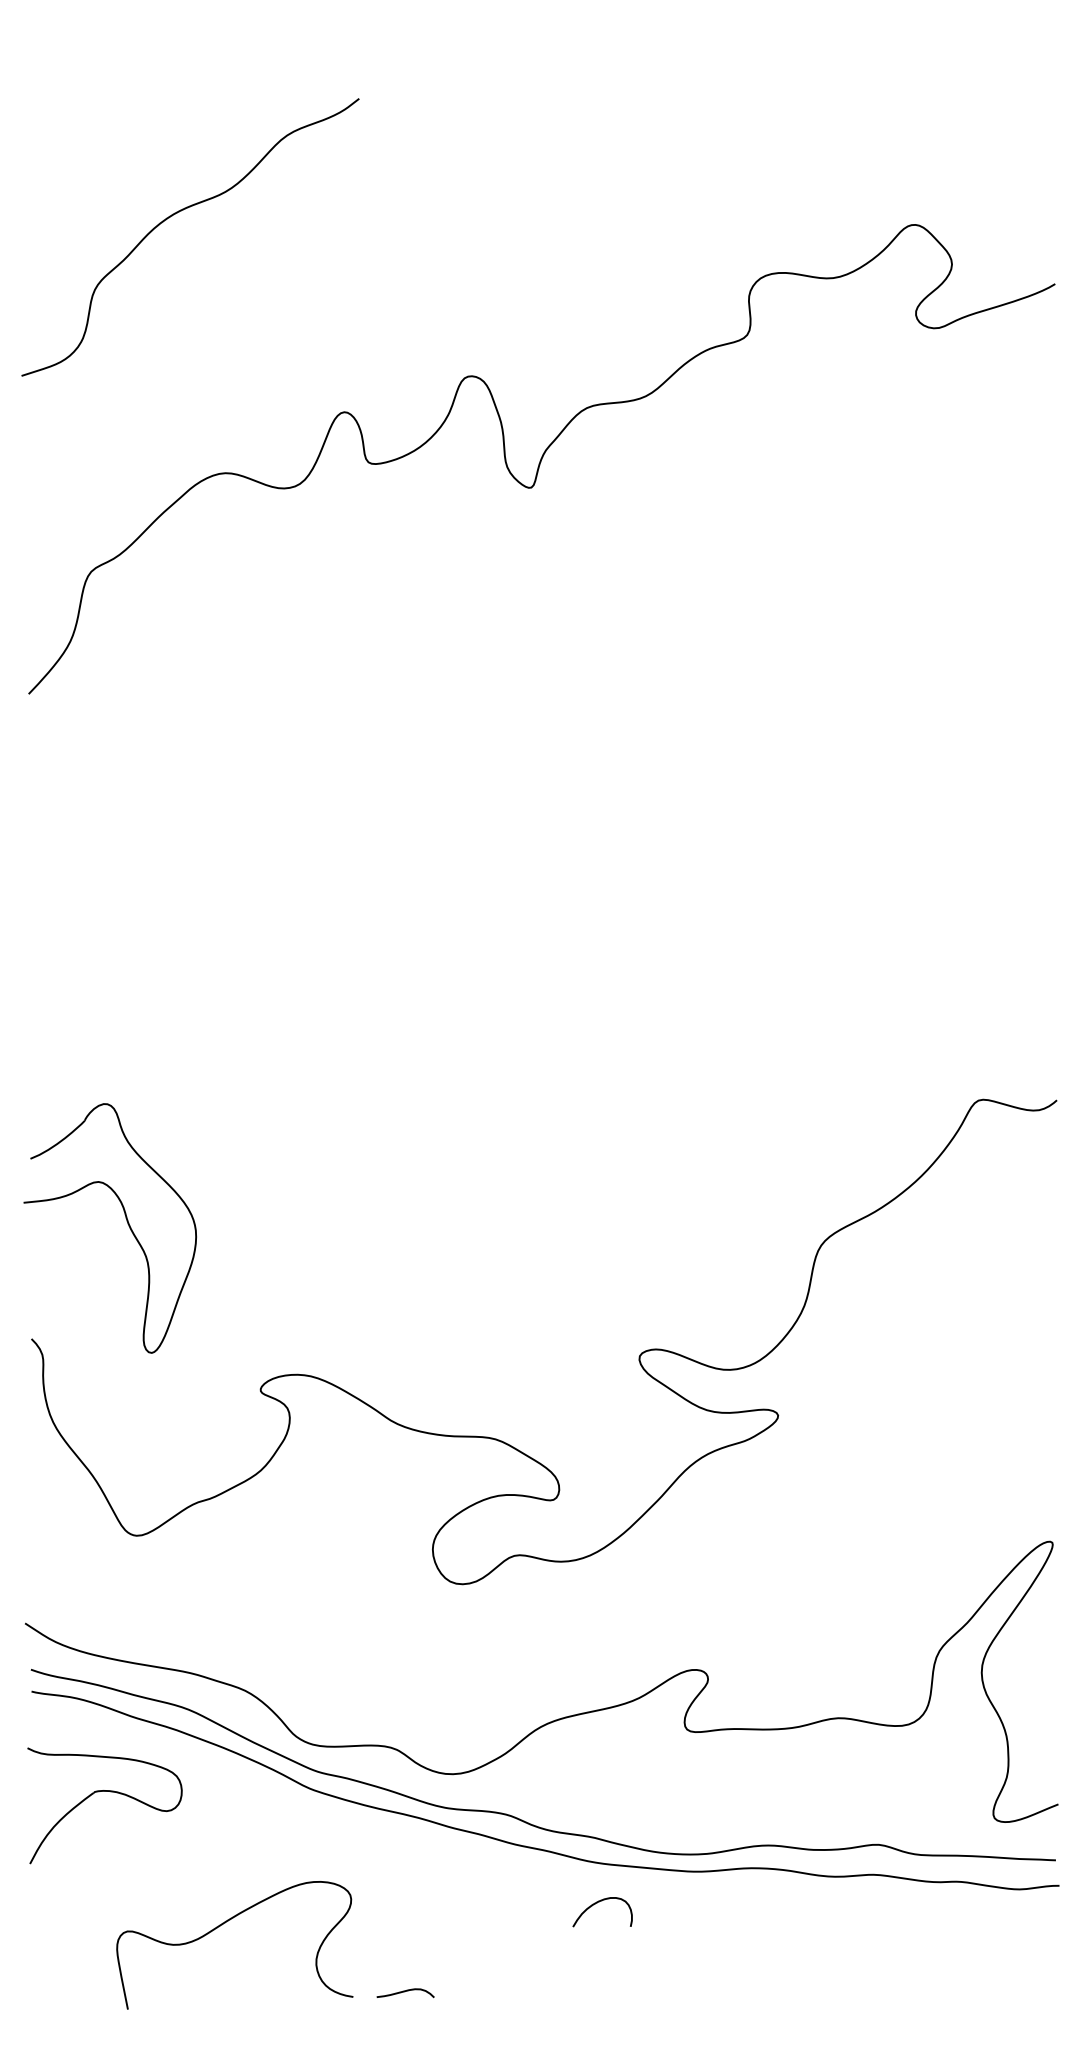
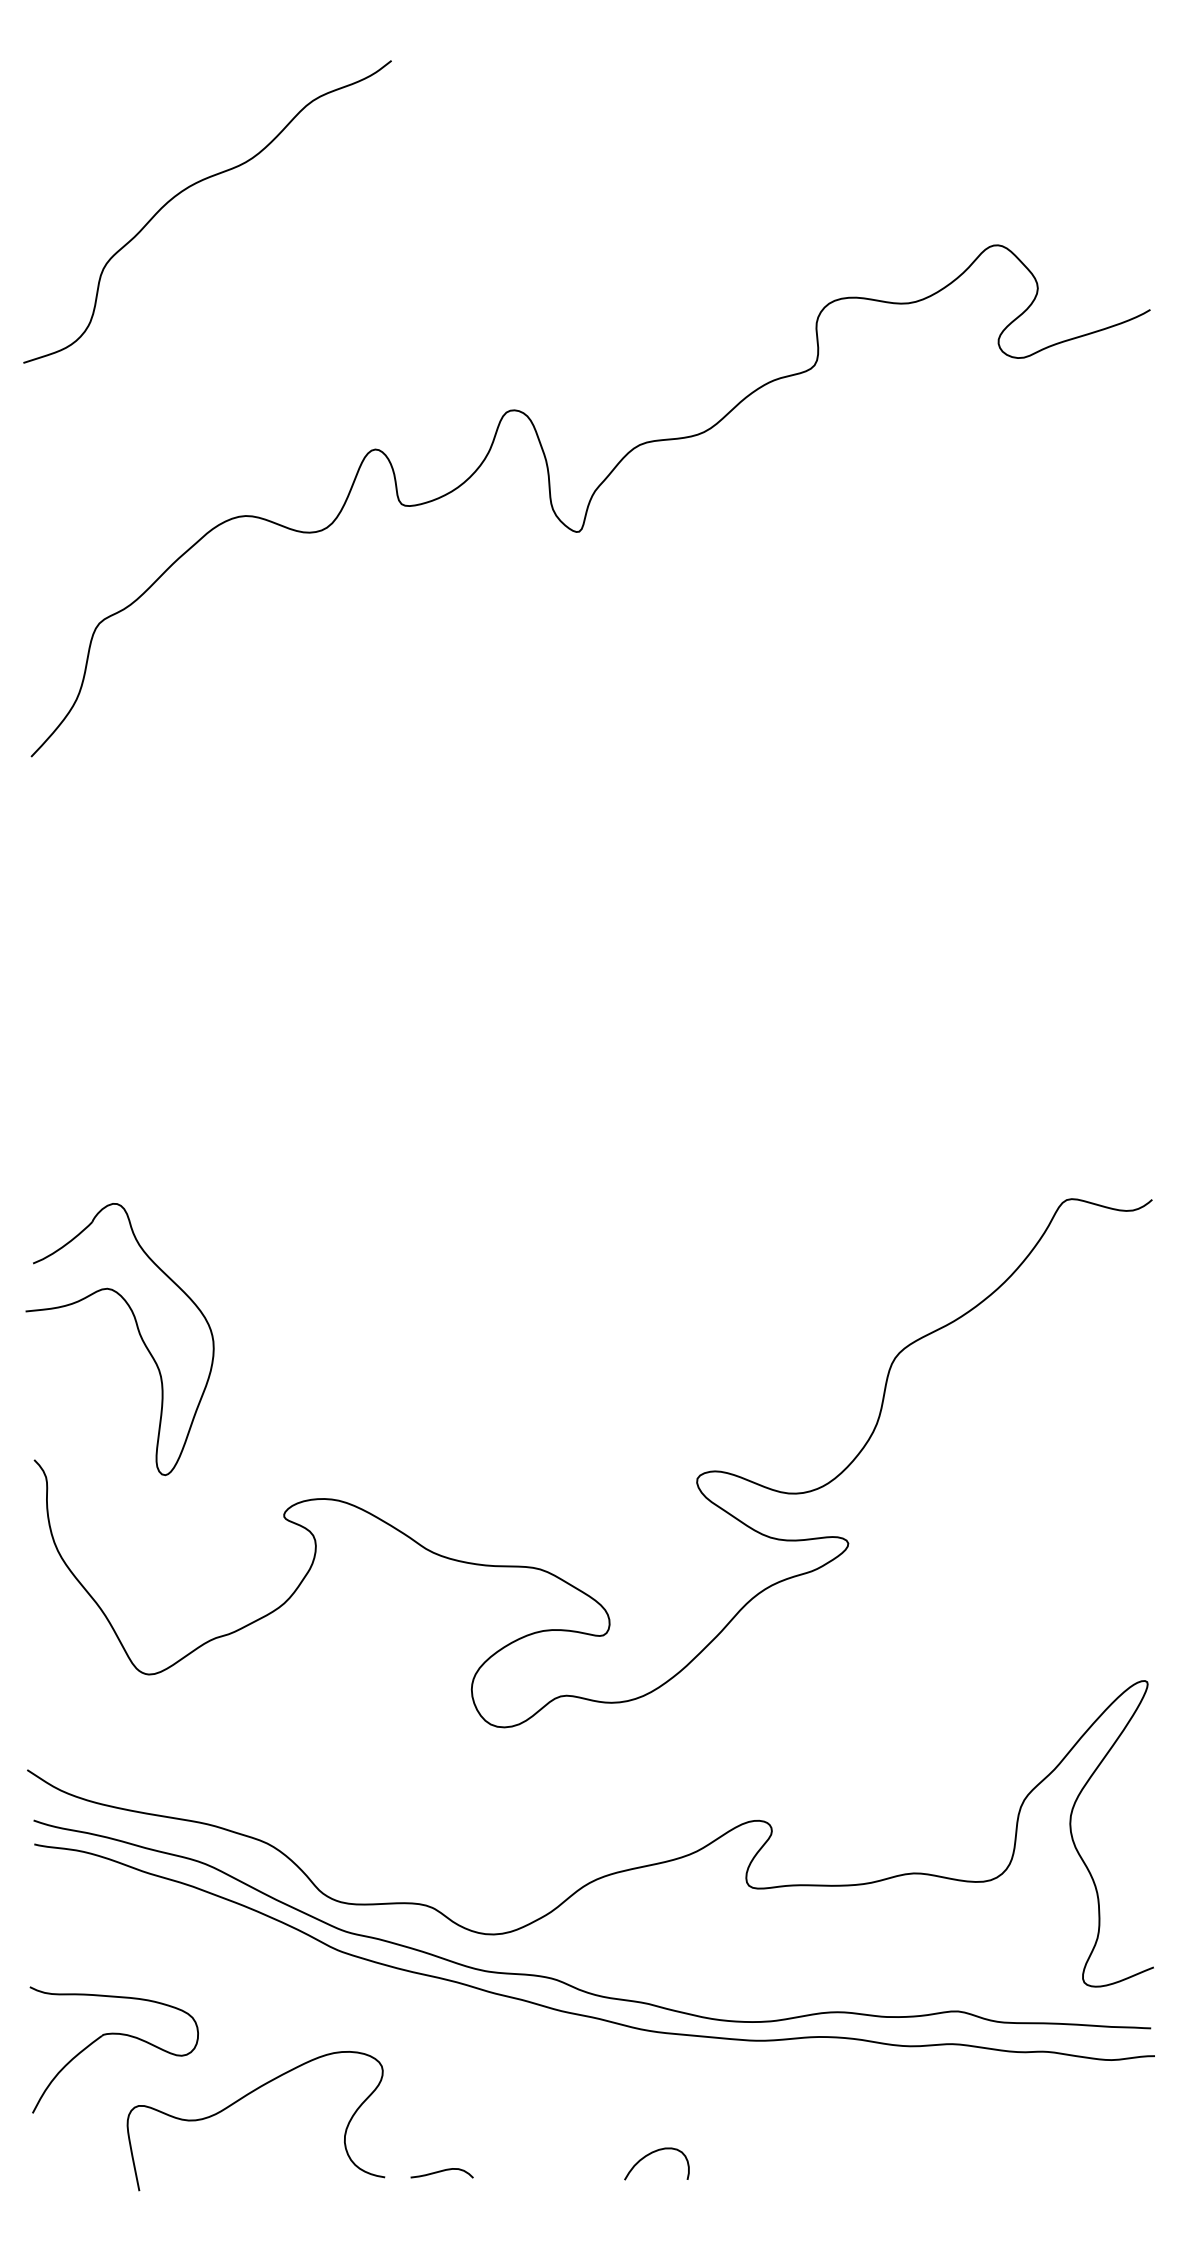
curve: (176, 214) -> (192, 186), moved
part: (104, 1791) -> (113, 2034), moved
curve: (595, 1904) -> (649, 2155), moved

